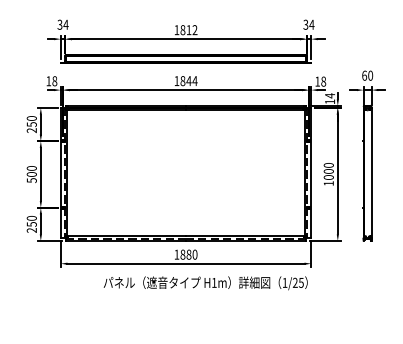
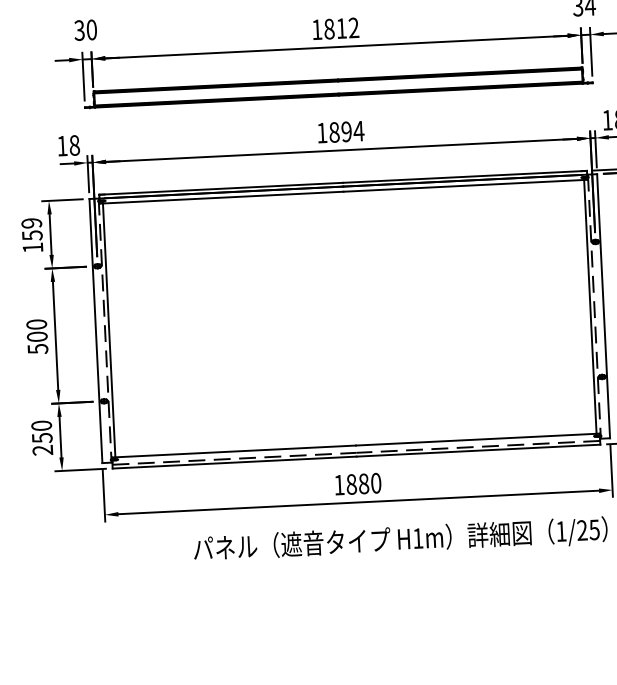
text: (65, 24) -> (90, 29), 34 -> 30
text: (188, 81) -> (345, 132), 1844 -> 1894
text: (31, 124) -> (31, 235), 250 -> 159

